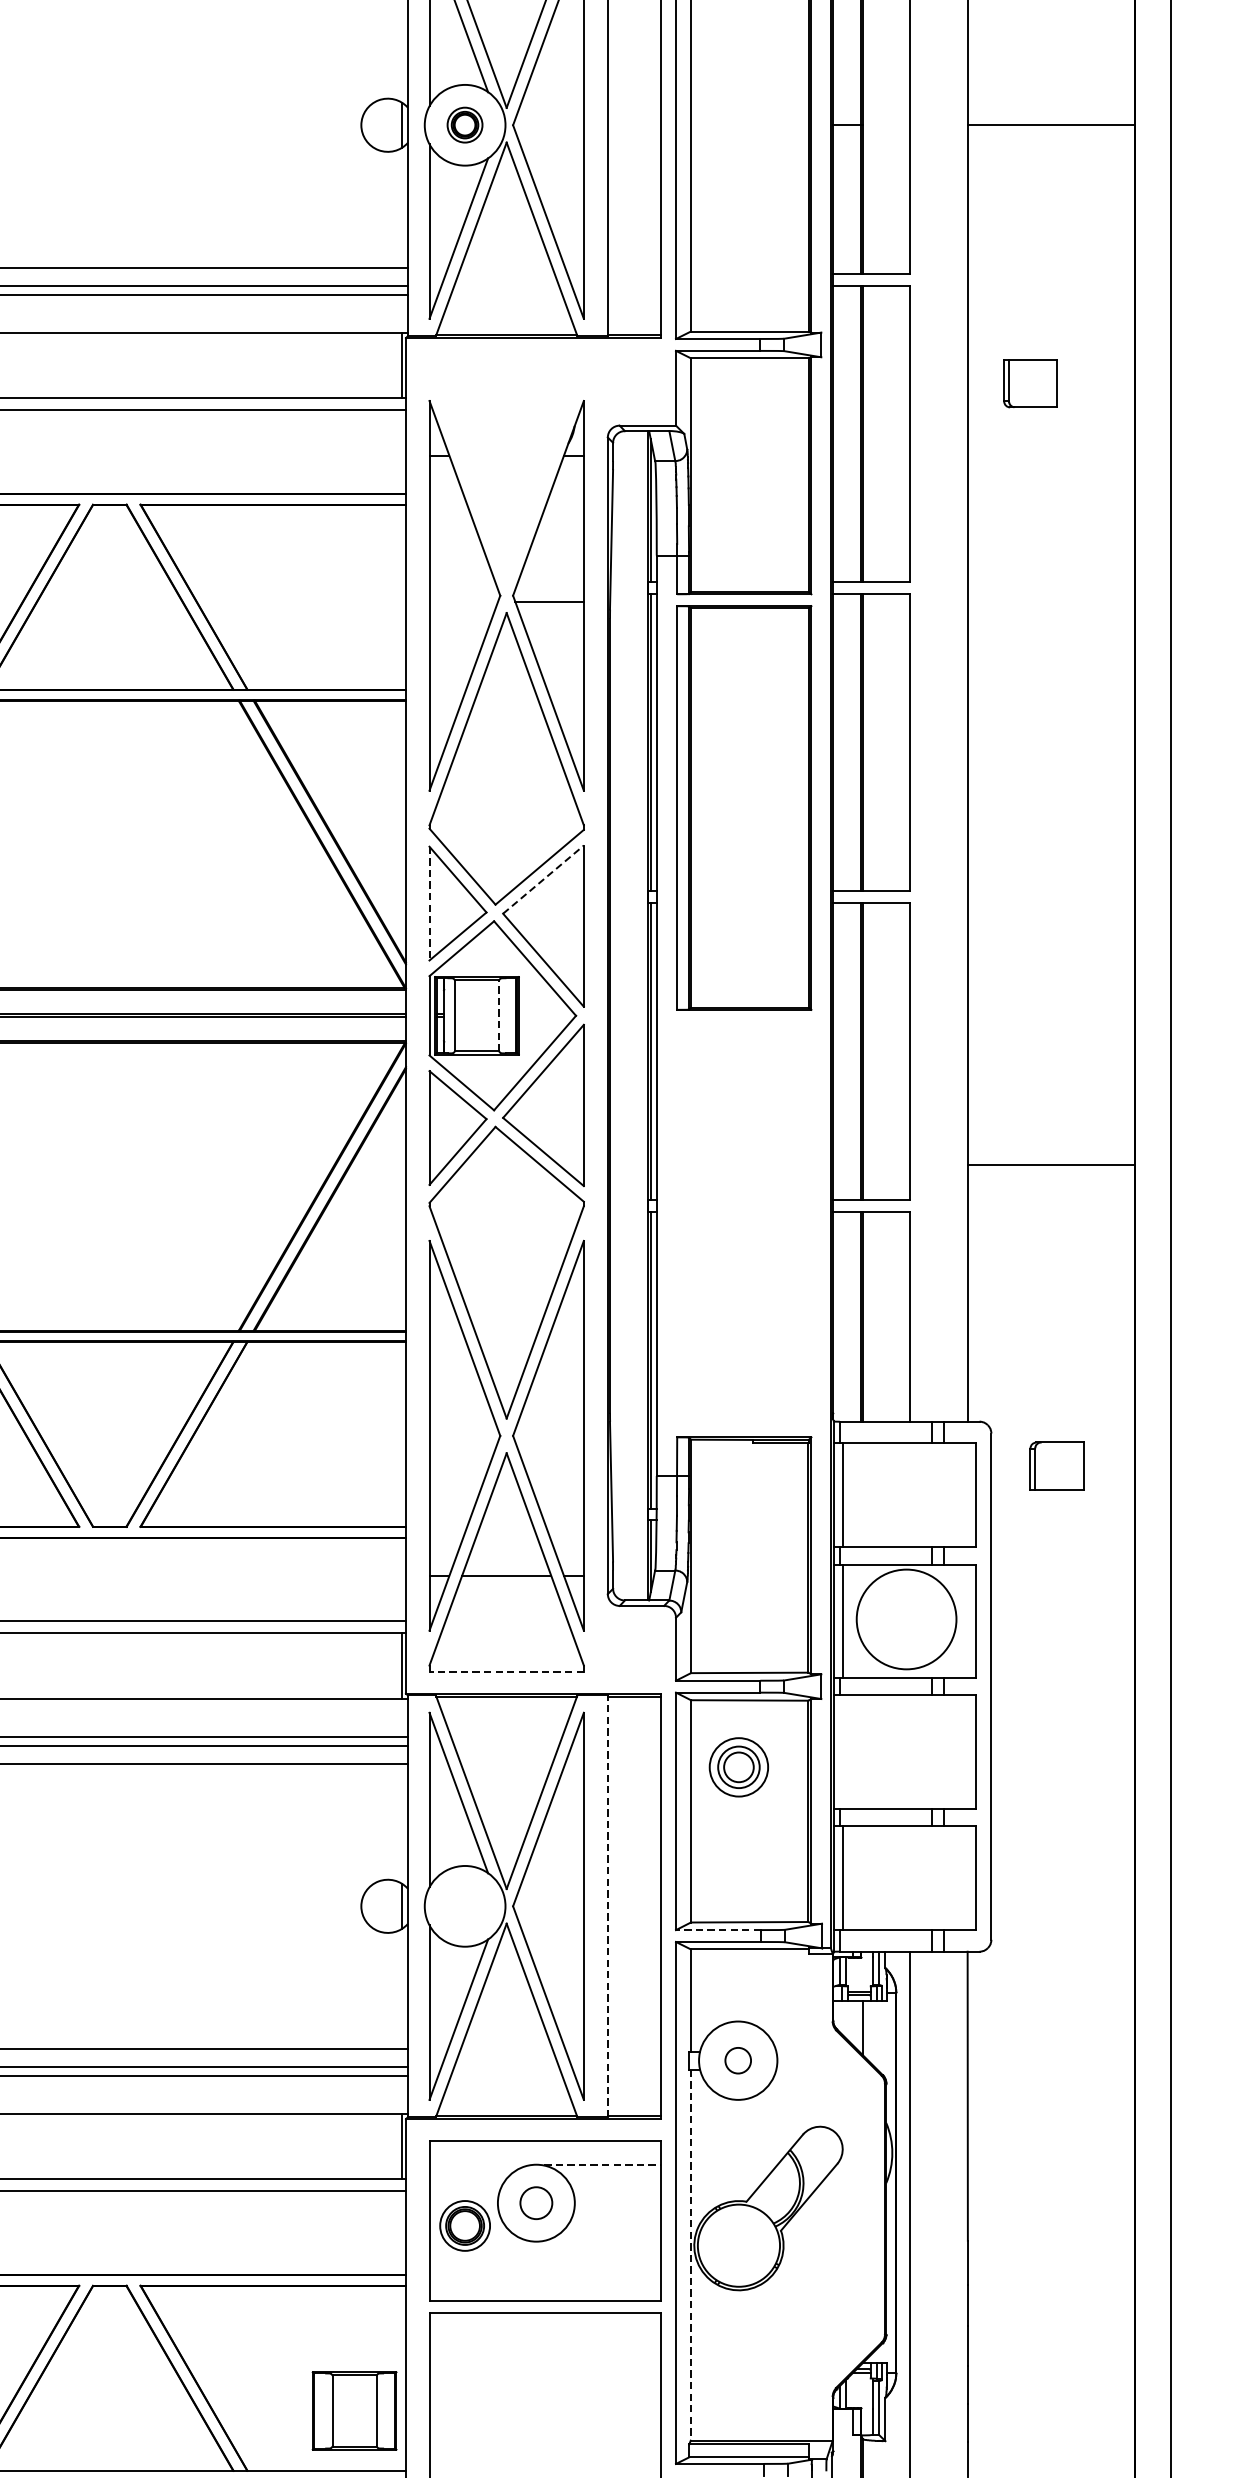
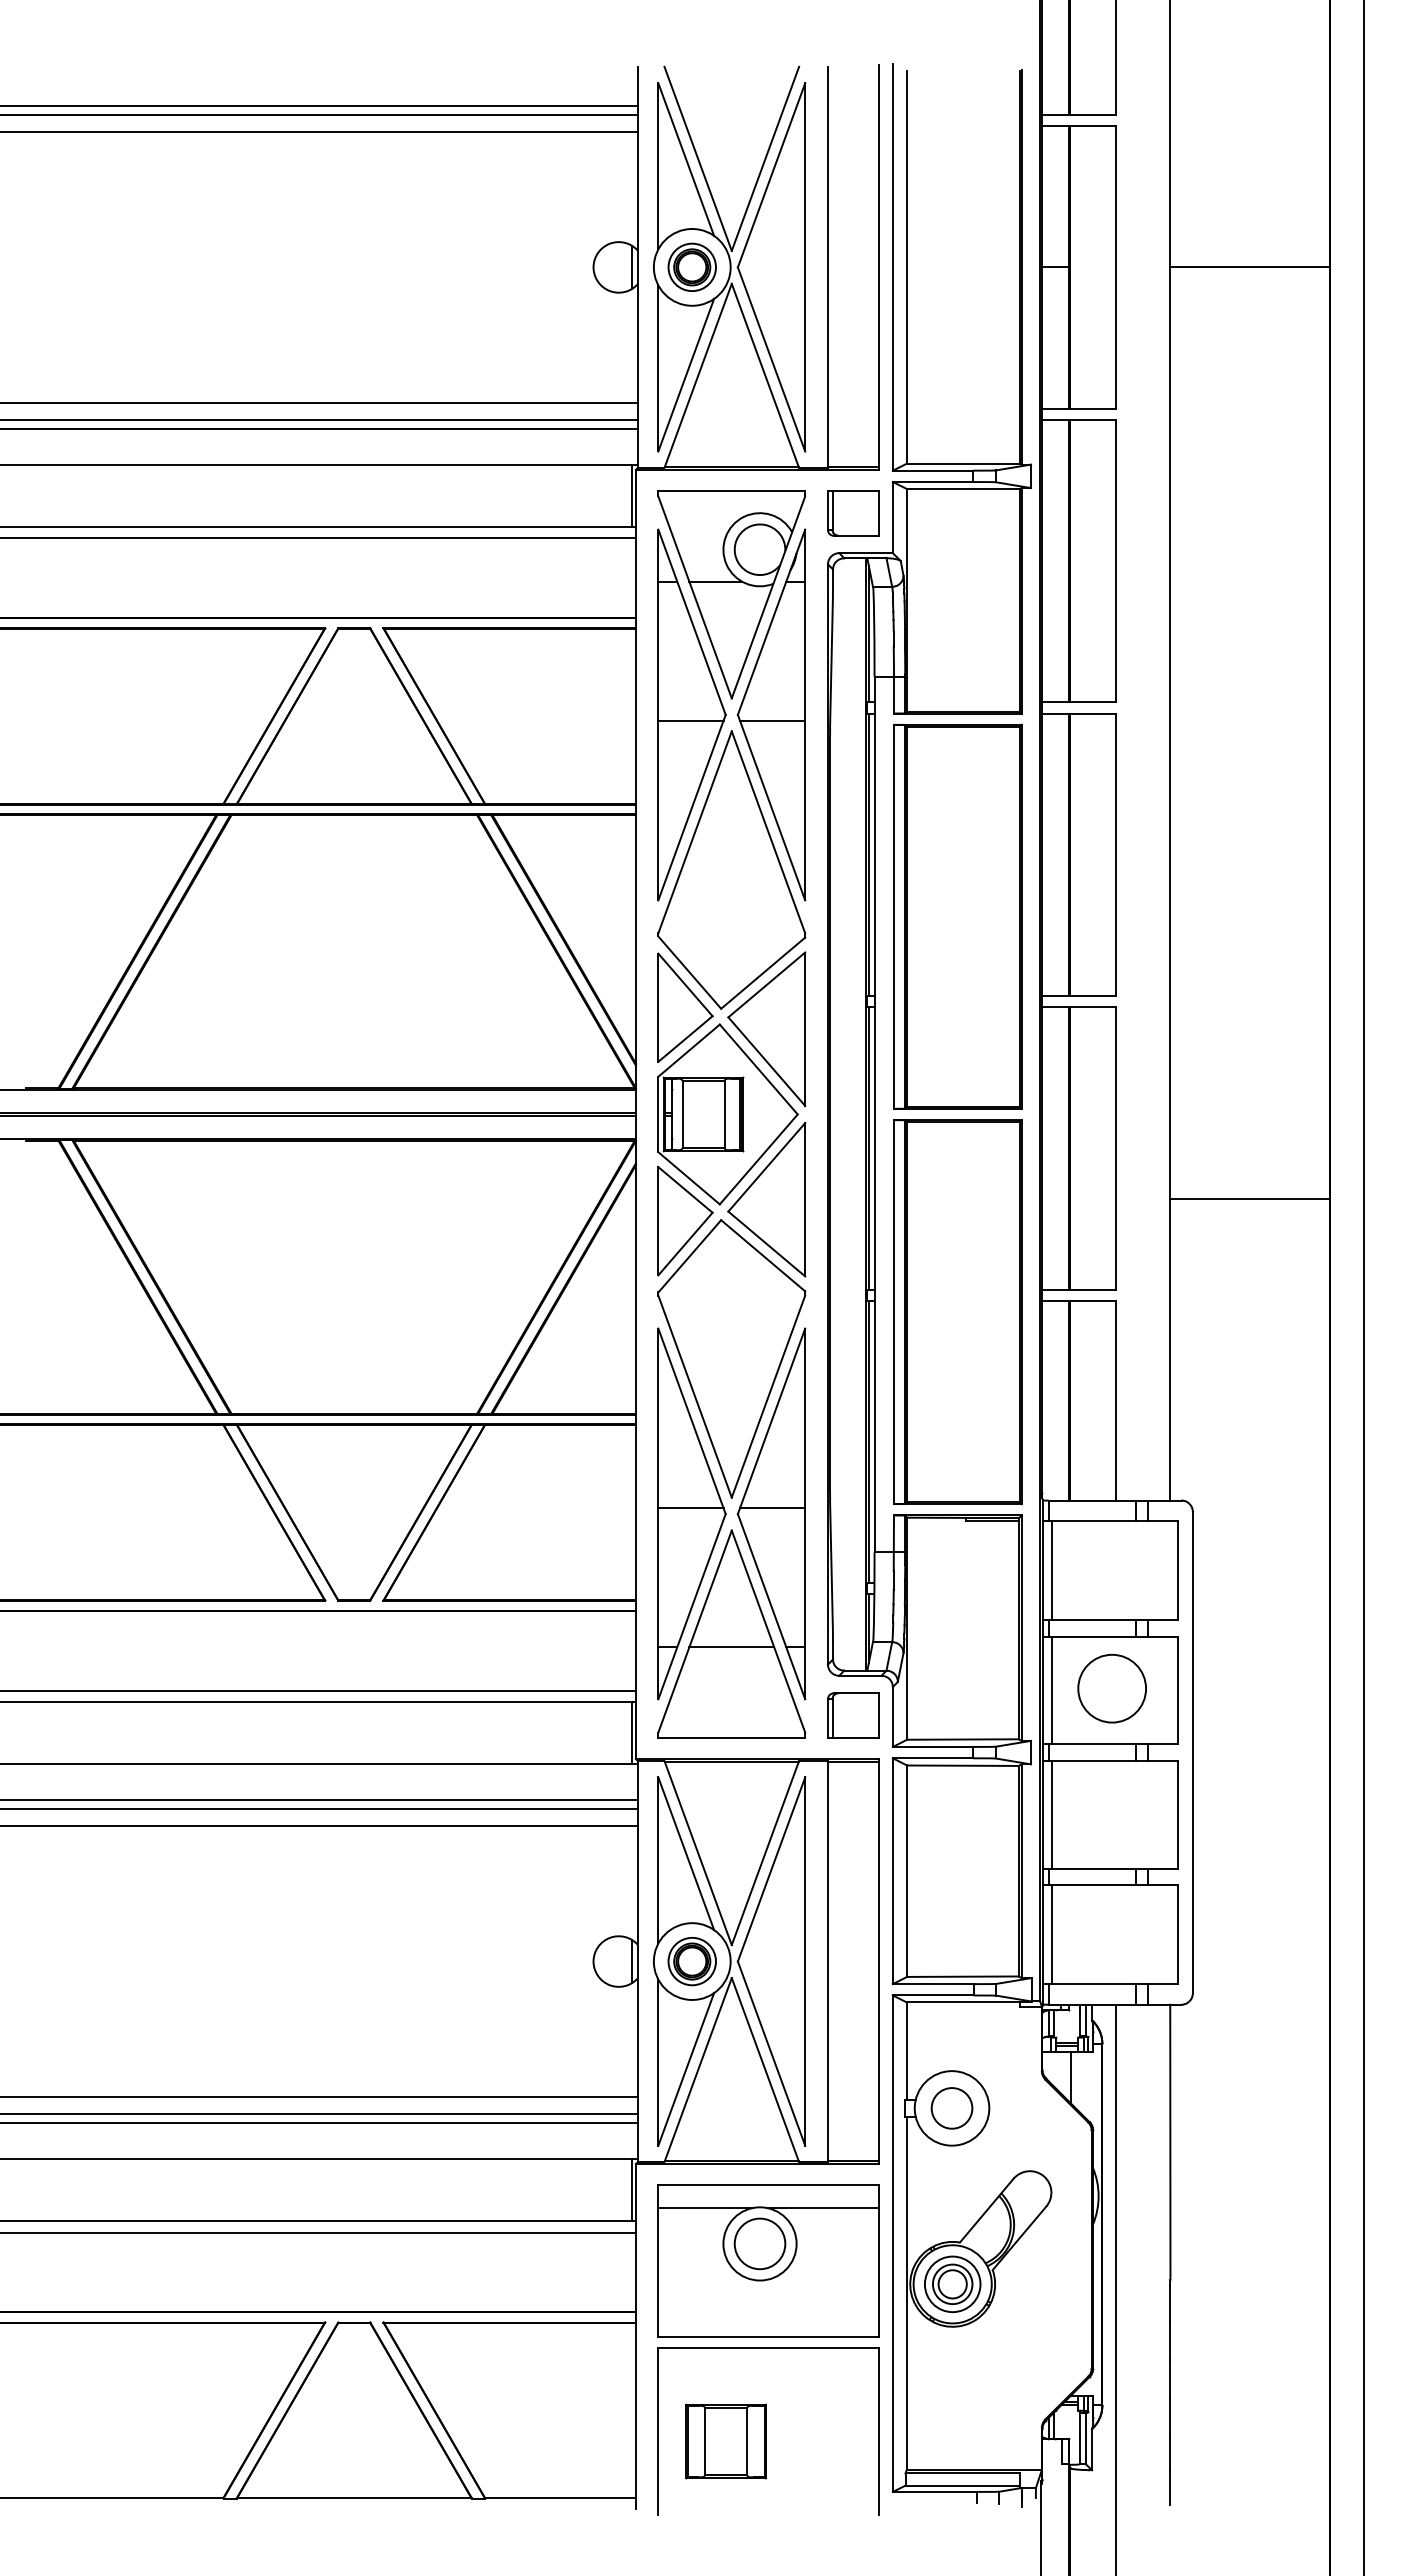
part: (464, 124) -> (691, 266), size x1.43
part: (1030, 383) -> (853, 513), moved
part: (506, 469) -> (731, 594), added
line: (463, 601) -> (690, 720), added
line: (544, 879) -> (767, 984), dashed -> solid
line: (429, 904) -> (658, 1008), dashed -> solid
line: (499, 1015) -> (724, 1114), dashed -> solid
line: (1050, 1165) -> (1249, 1199), moved
part: (743, 1223) -> (957, 1312), added
line: (463, 1428) -> (690, 1507), added
line: (549, 1428) -> (772, 1507), added
part: (1057, 1465) -> (853, 1715), moved
circle: (906, 1619) -> (1112, 1688), size x0.71
line: (506, 1671) -> (731, 1738), dashed -> solid
line: (843, 1751) -> (1052, 1814), added
part: (738, 1766) -> (952, 2283), moved
line: (607, 1906) -> (827, 1961), dashed -> solid
line: (717, 1930) -> (932, 1984), dashed -> solid
circle: (737, 2060) -> (951, 2108), size x1.67
line: (479, 2165) -> (705, 2208), added
line: (603, 2165) -> (823, 2208), dashed -> solid
circle: (535, 2202) -> (759, 2243), size x1.67
part: (464, 2225) -> (691, 1961), moved
line: (690, 2255) -> (906, 2293), dashed -> solid
part: (353, 2410) -> (725, 2441), moved

